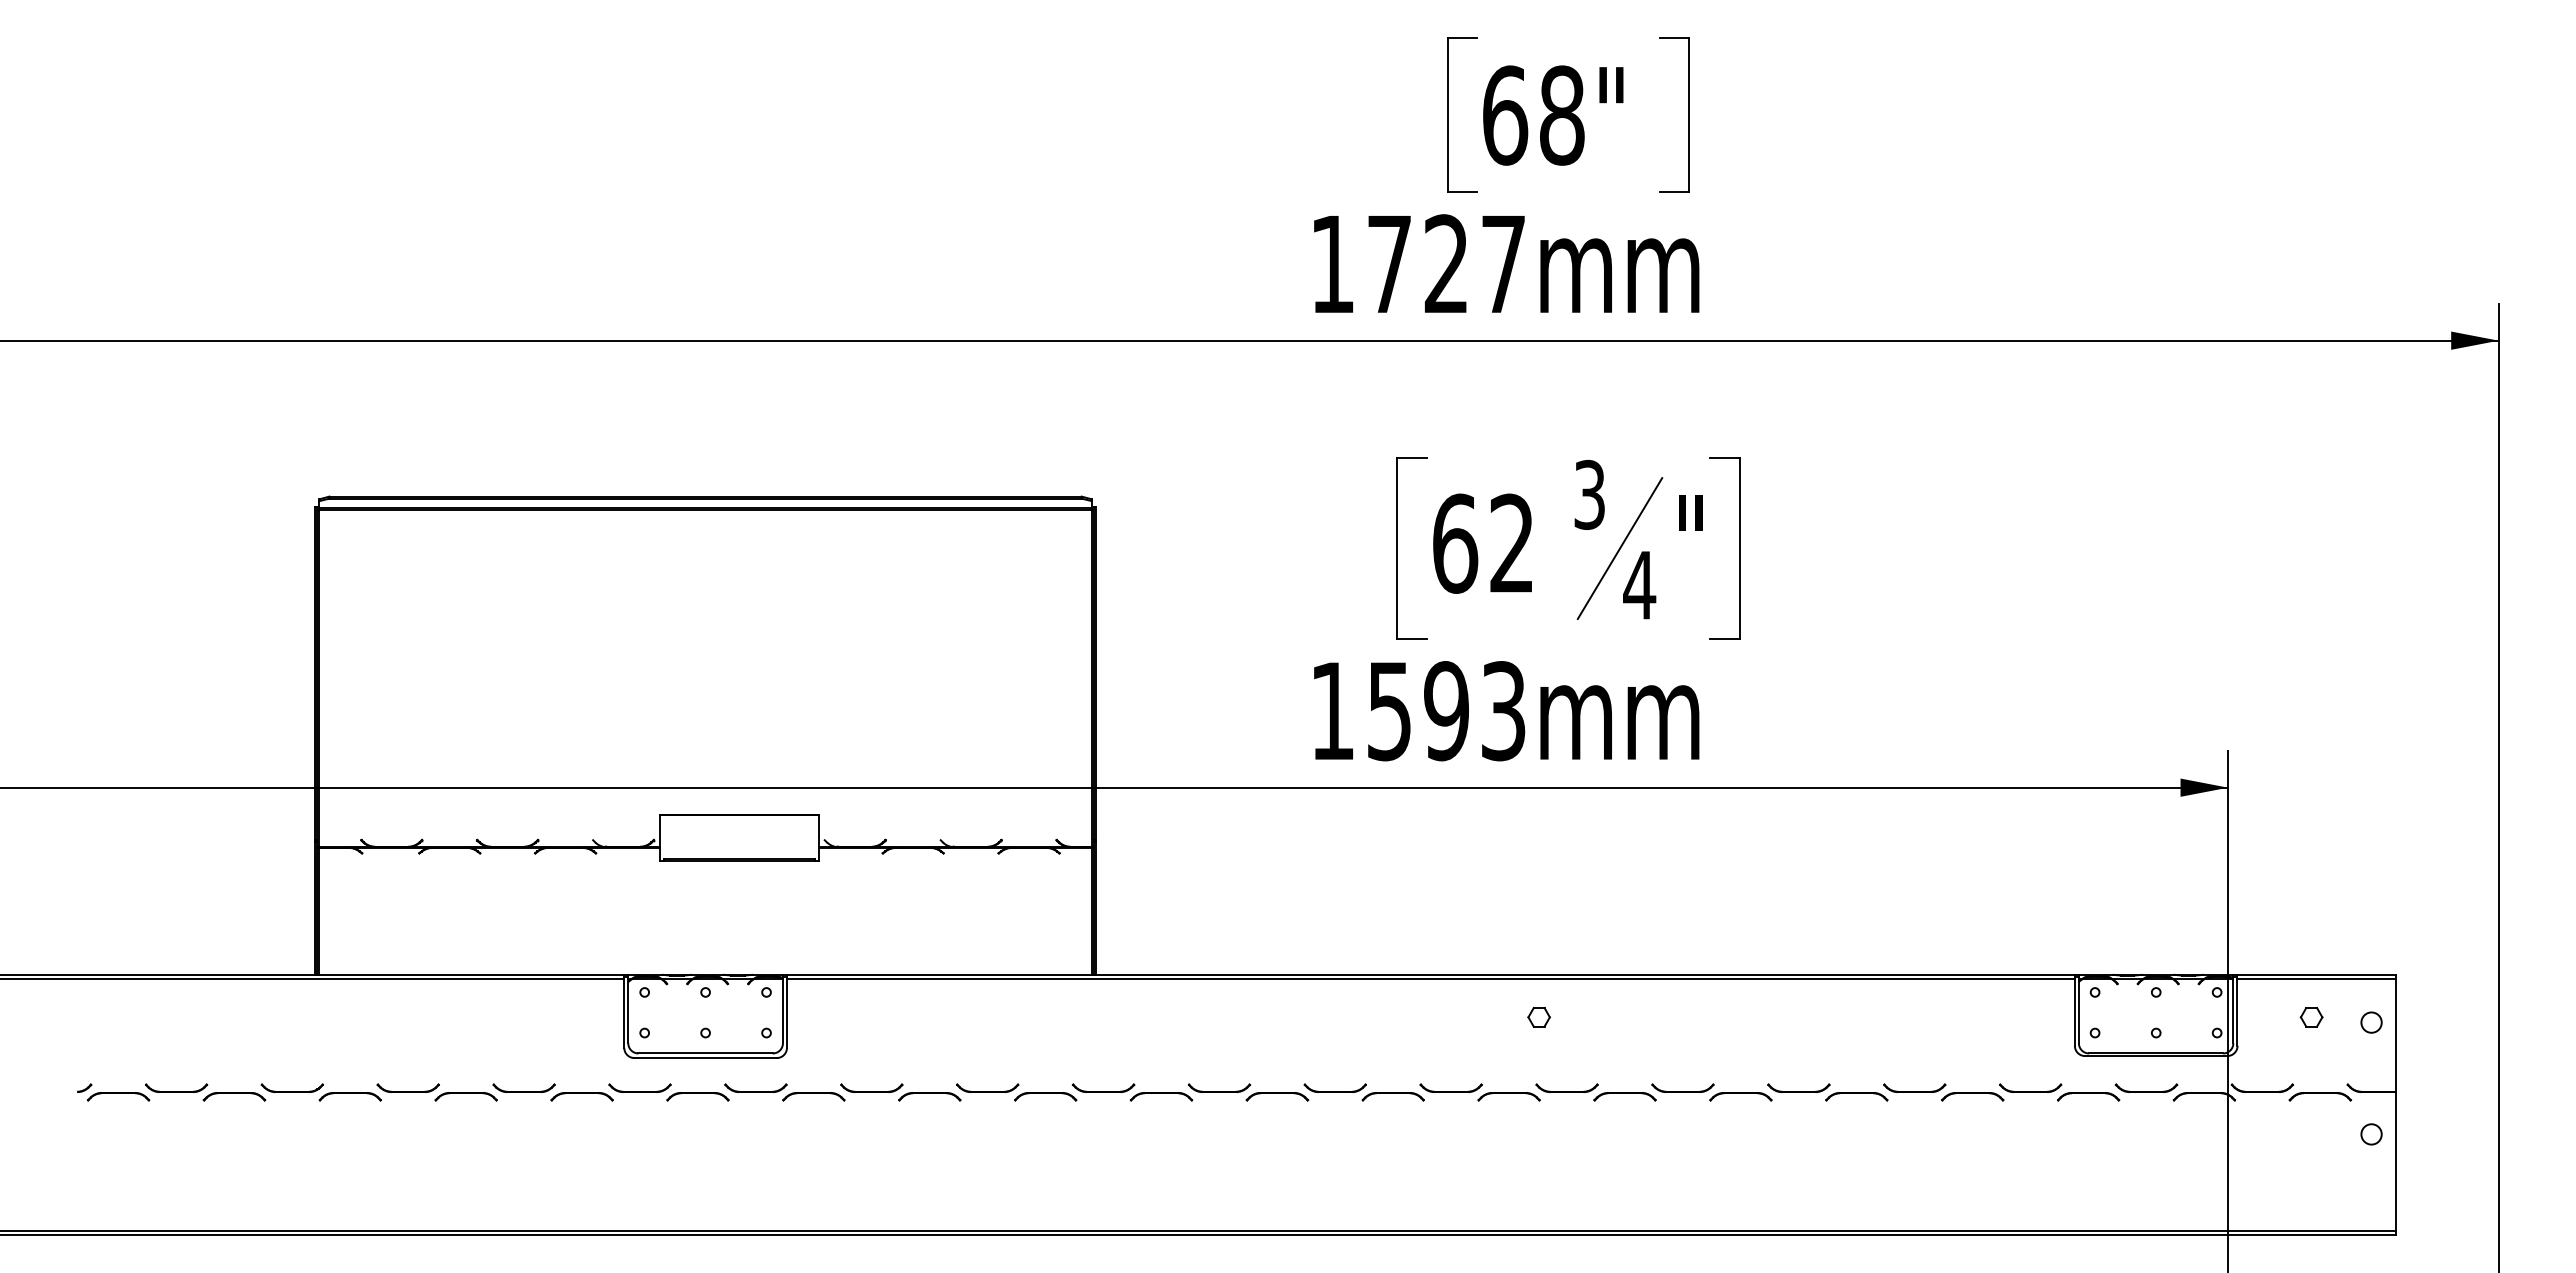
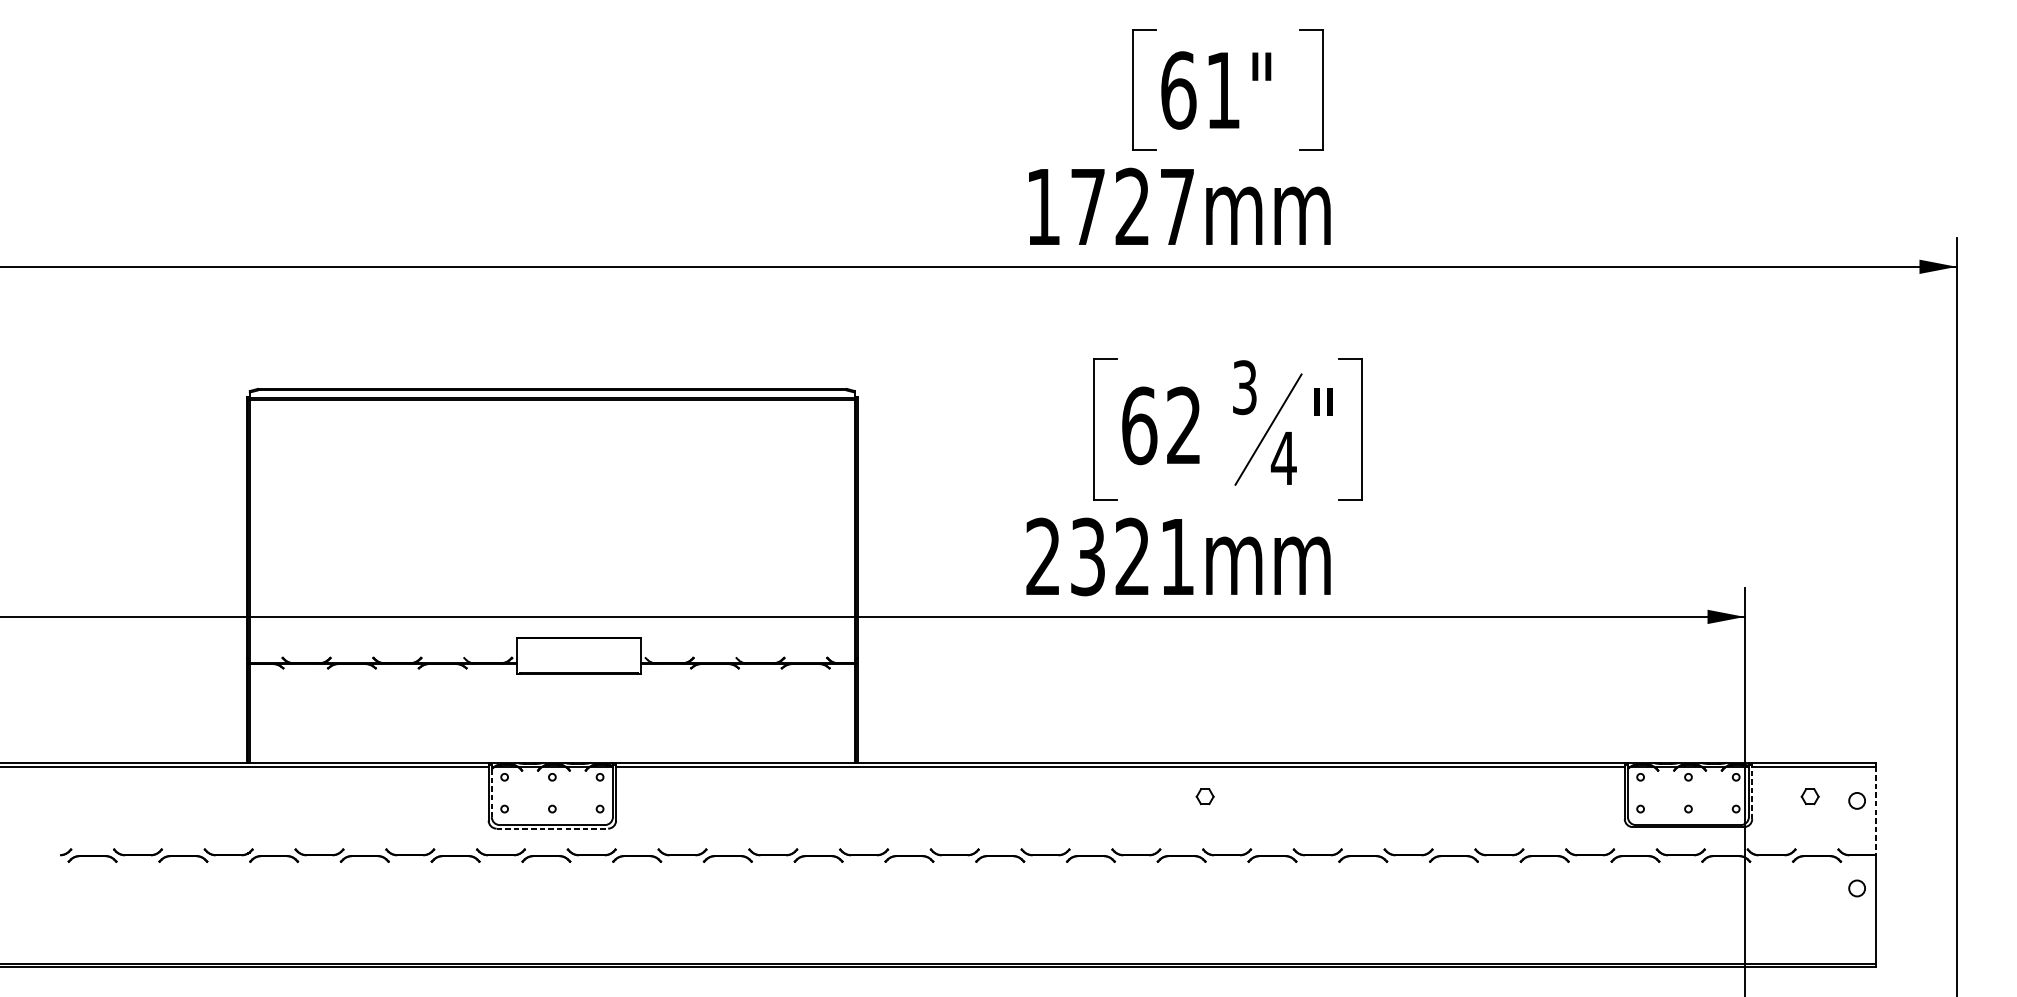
text: (1562, 115) -> (1223, 90), 68" -> 61"
text: (1417, 711) -> (1109, 557), 1593mm -> 2321mm
line: (628, 1012) -> (491, 792), solid -> dashed
line: (2237, 1012) -> (1752, 792), solid -> dashed
line: (2396, 1035) -> (1876, 810), solid -> dashed
line: (706, 1057) -> (553, 828), solid -> dashed

